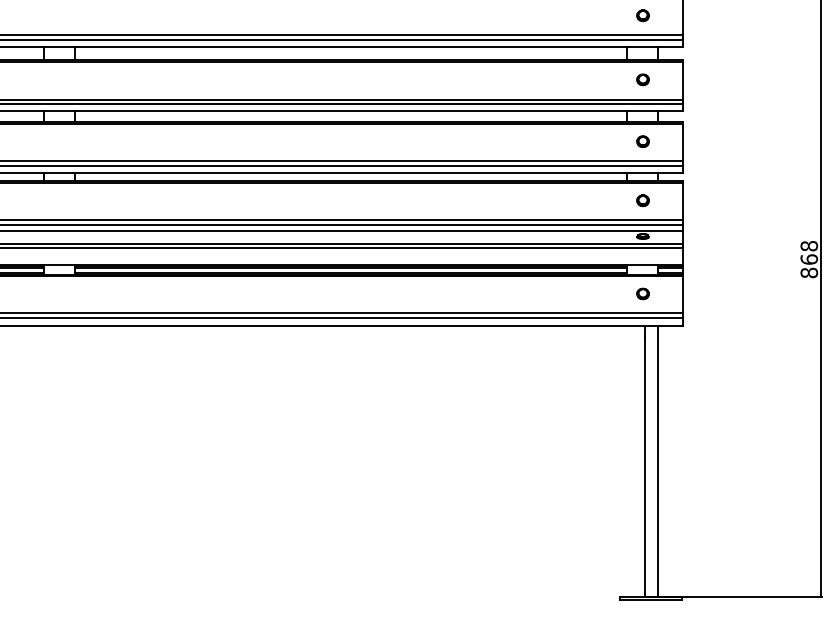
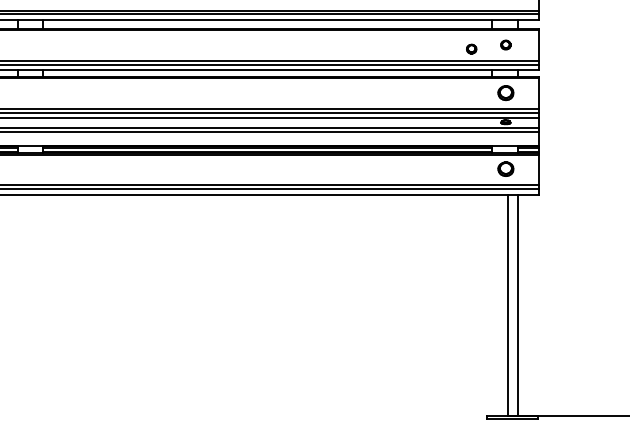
part: (600, 146) -> (471, 48), added
part: (642, 200) -> (505, 93), size x1.6
part: (642, 293) -> (505, 168), size x1.6

